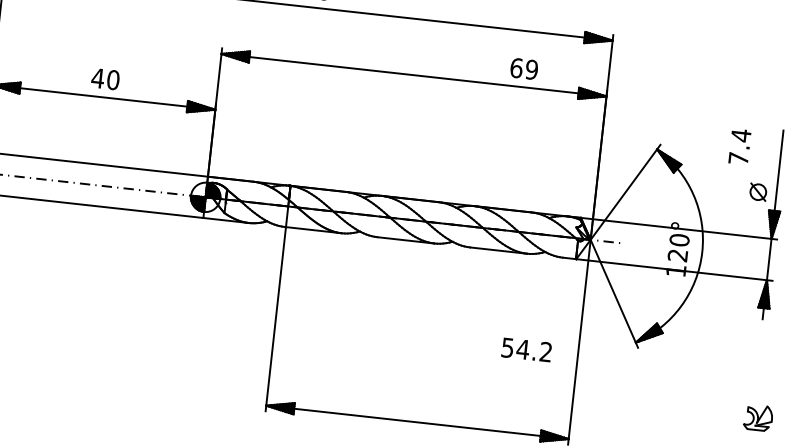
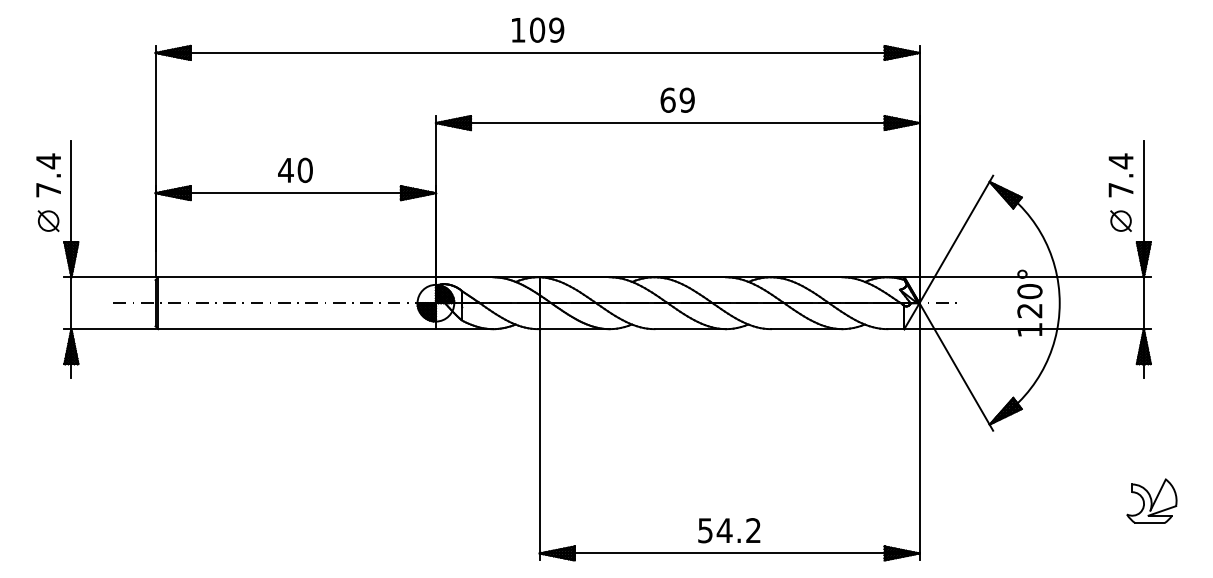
text: (524, 68) -> (677, 99), moved
text: (739, 146) -> (1120, 175), moved
text: (526, 349) -> (729, 530), moved
part: (757, 417) -> (1151, 500), size x1.43

